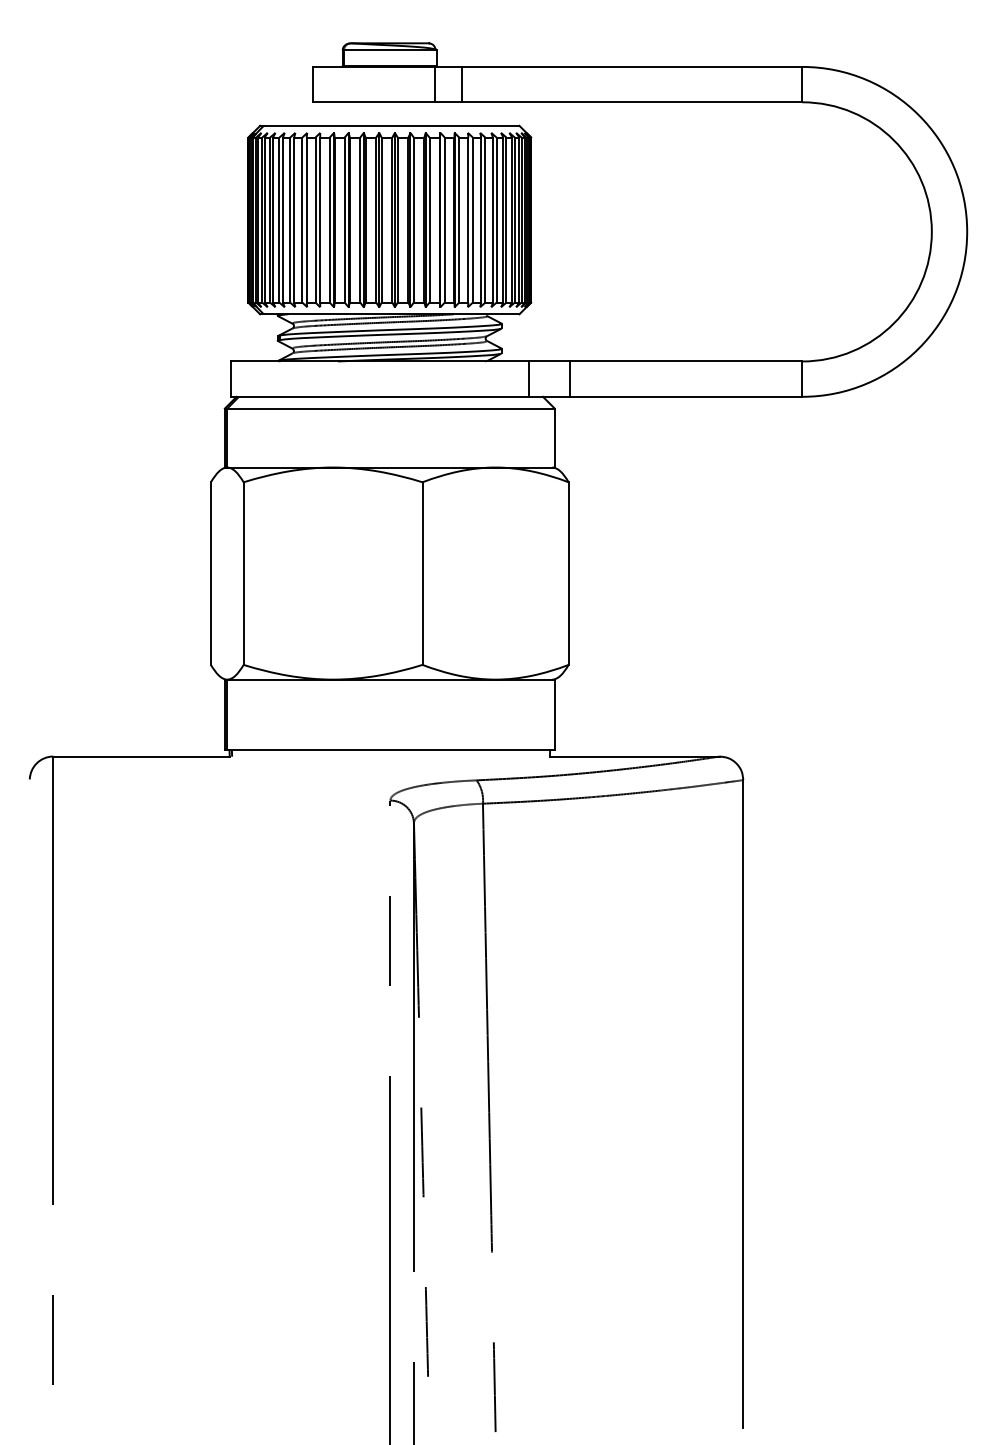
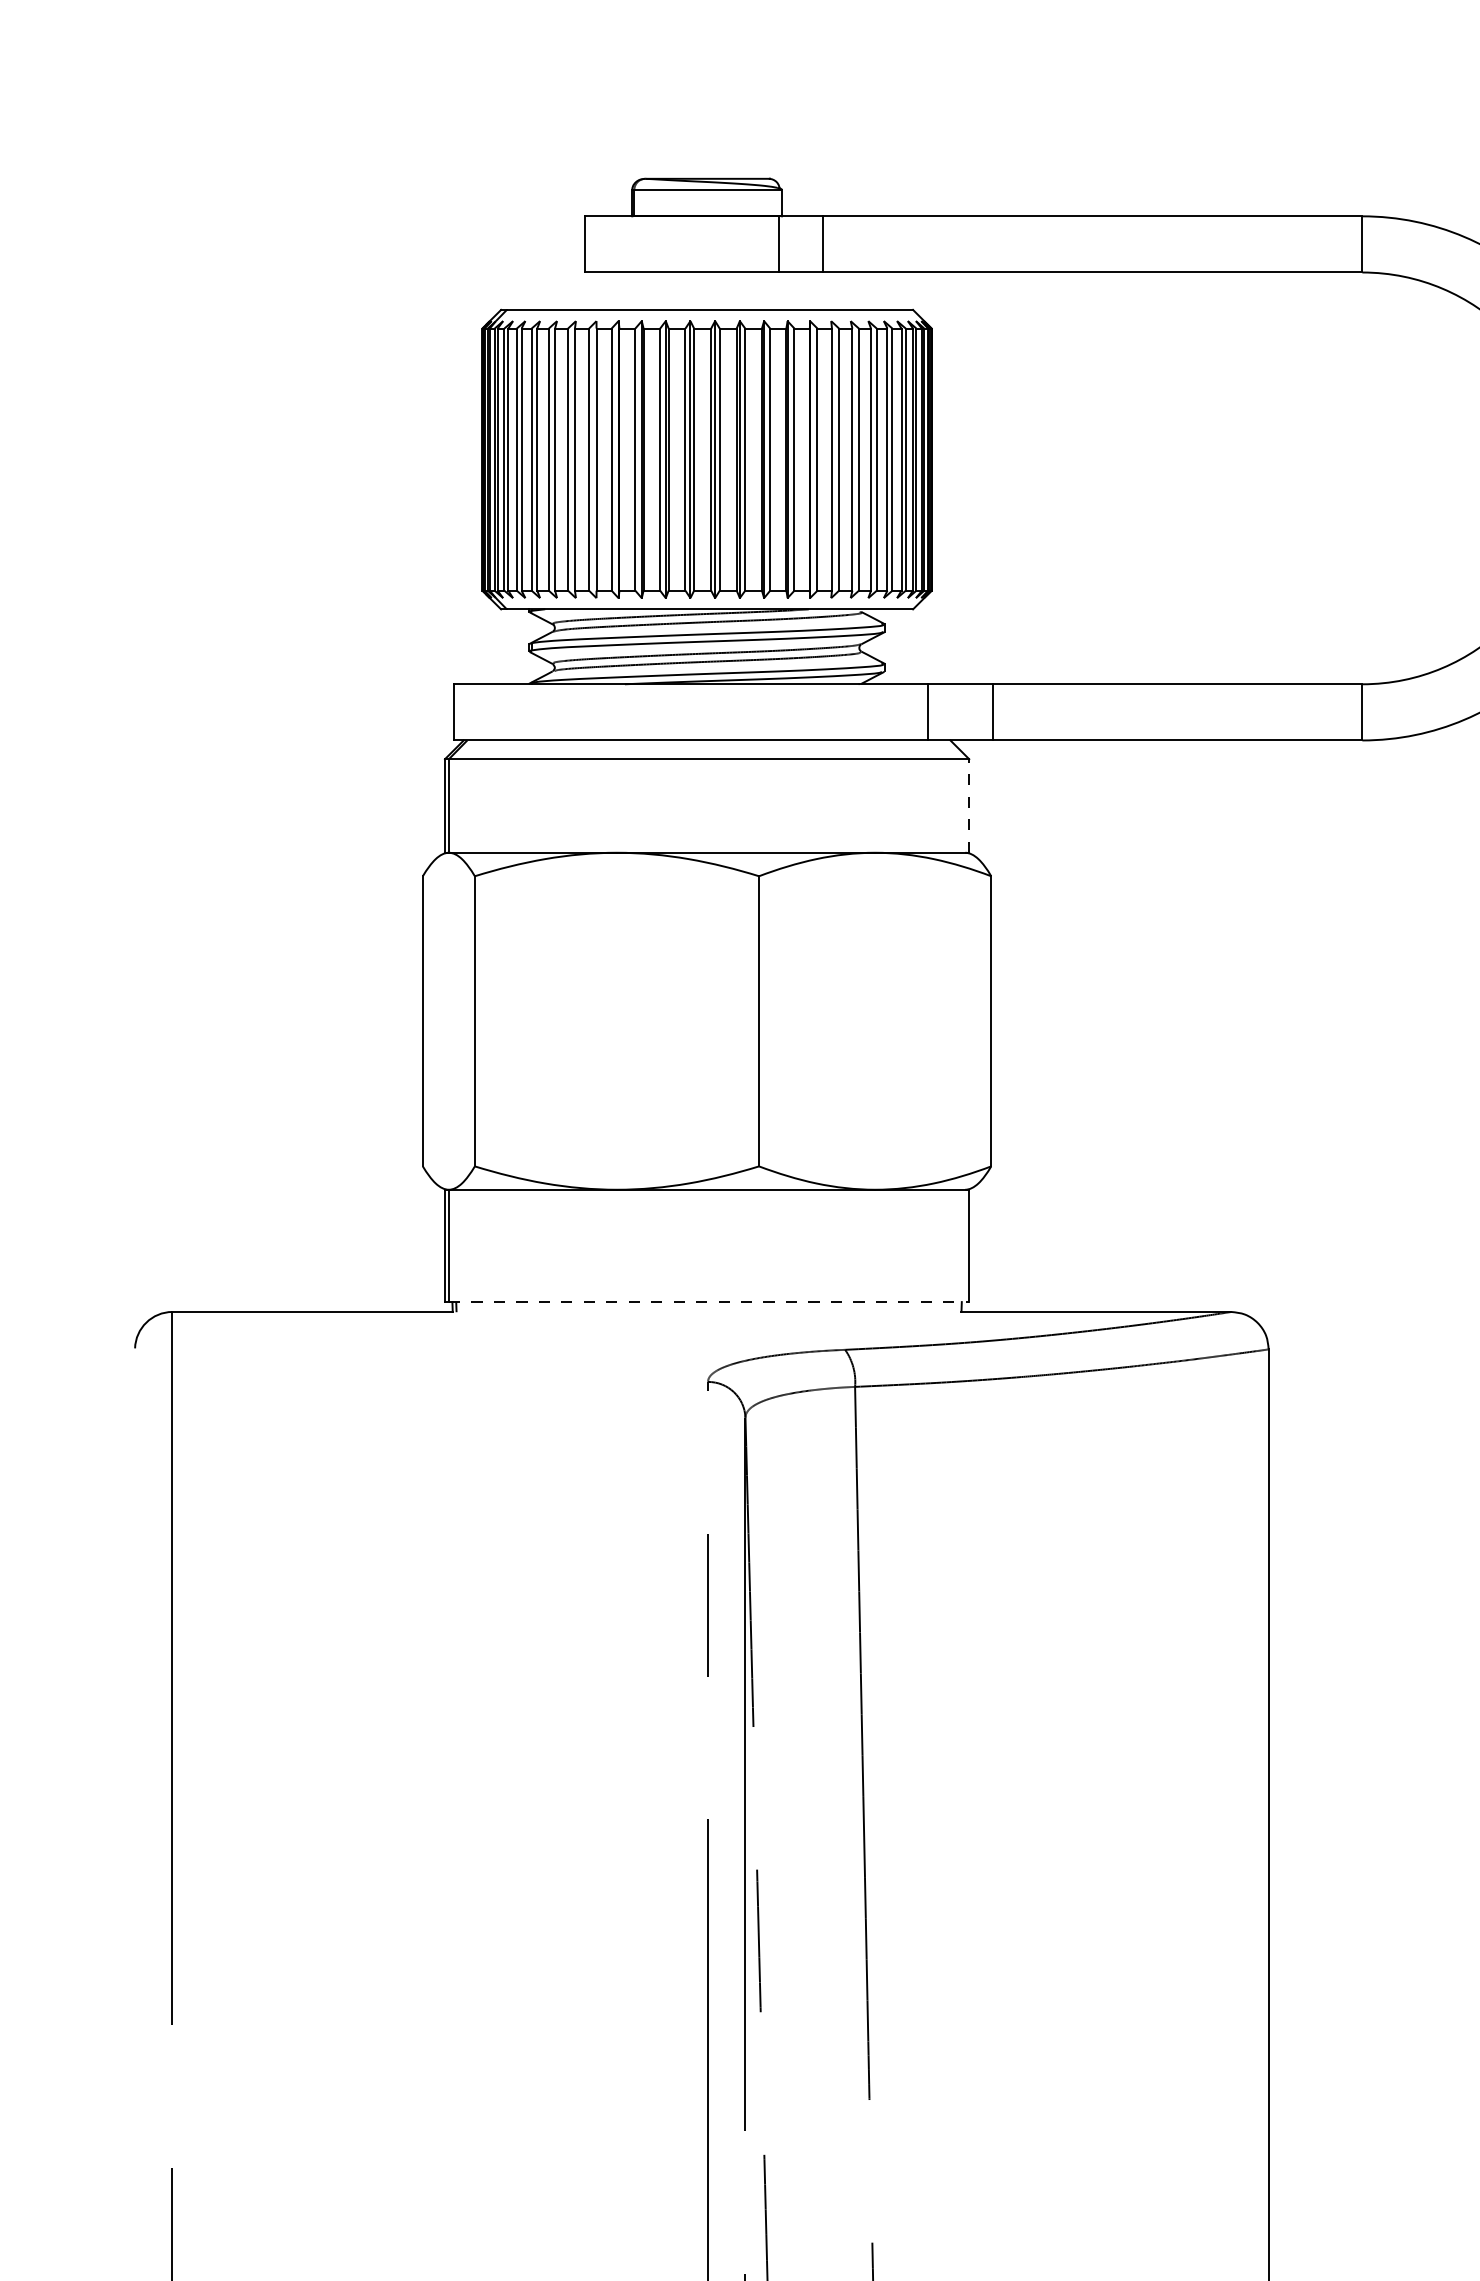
line: (554, 437) -> (968, 805), solid -> dashed
line: (391, 750) -> (709, 1302), solid -> dashed

